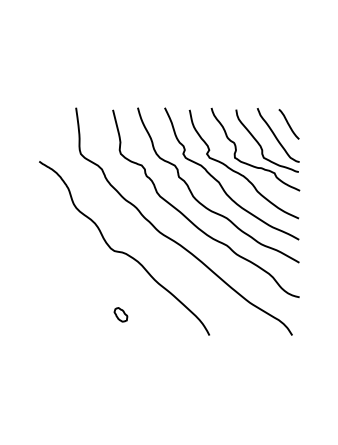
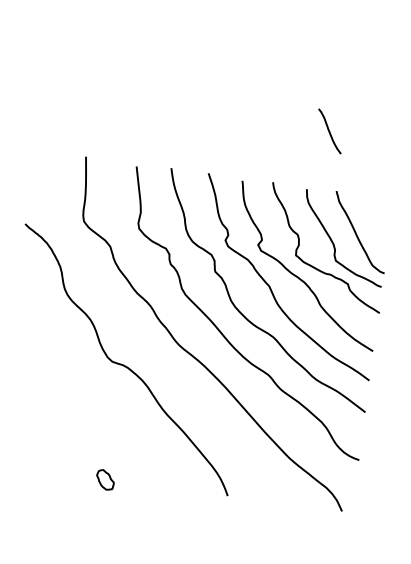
line: (288, 124) -> (329, 131), moved
part: (120, 314) -> (104, 479), moved

